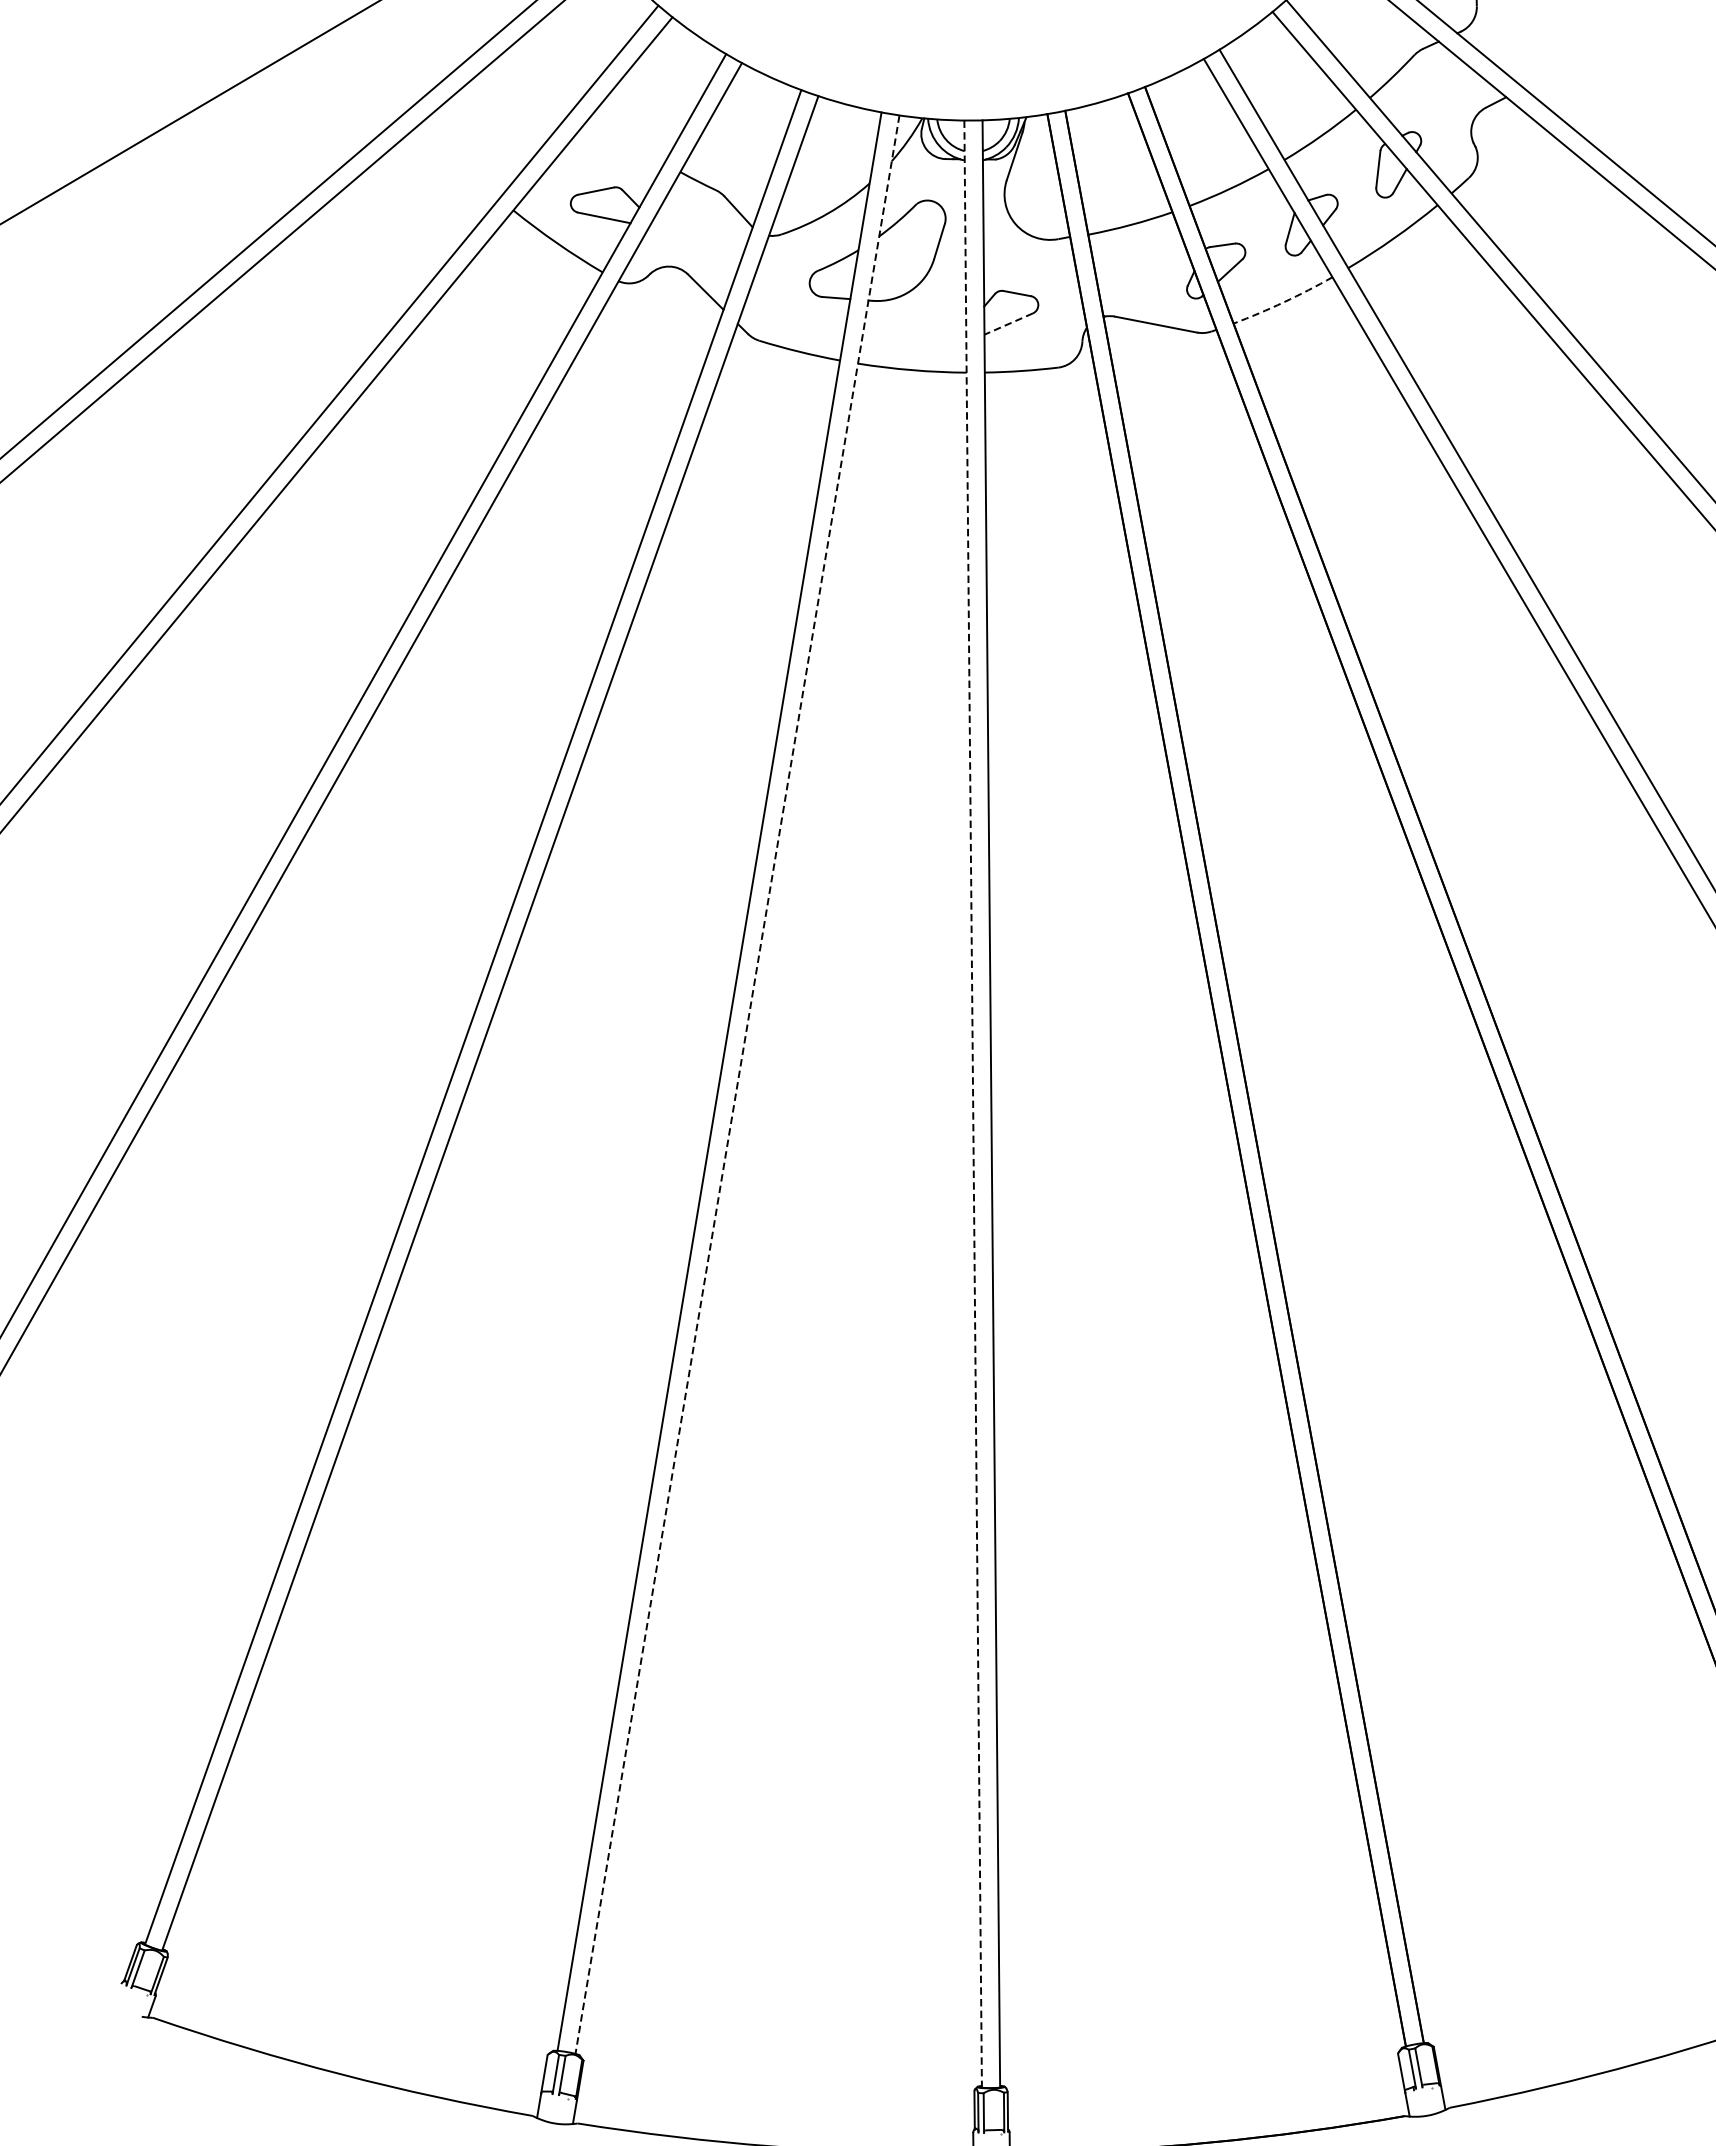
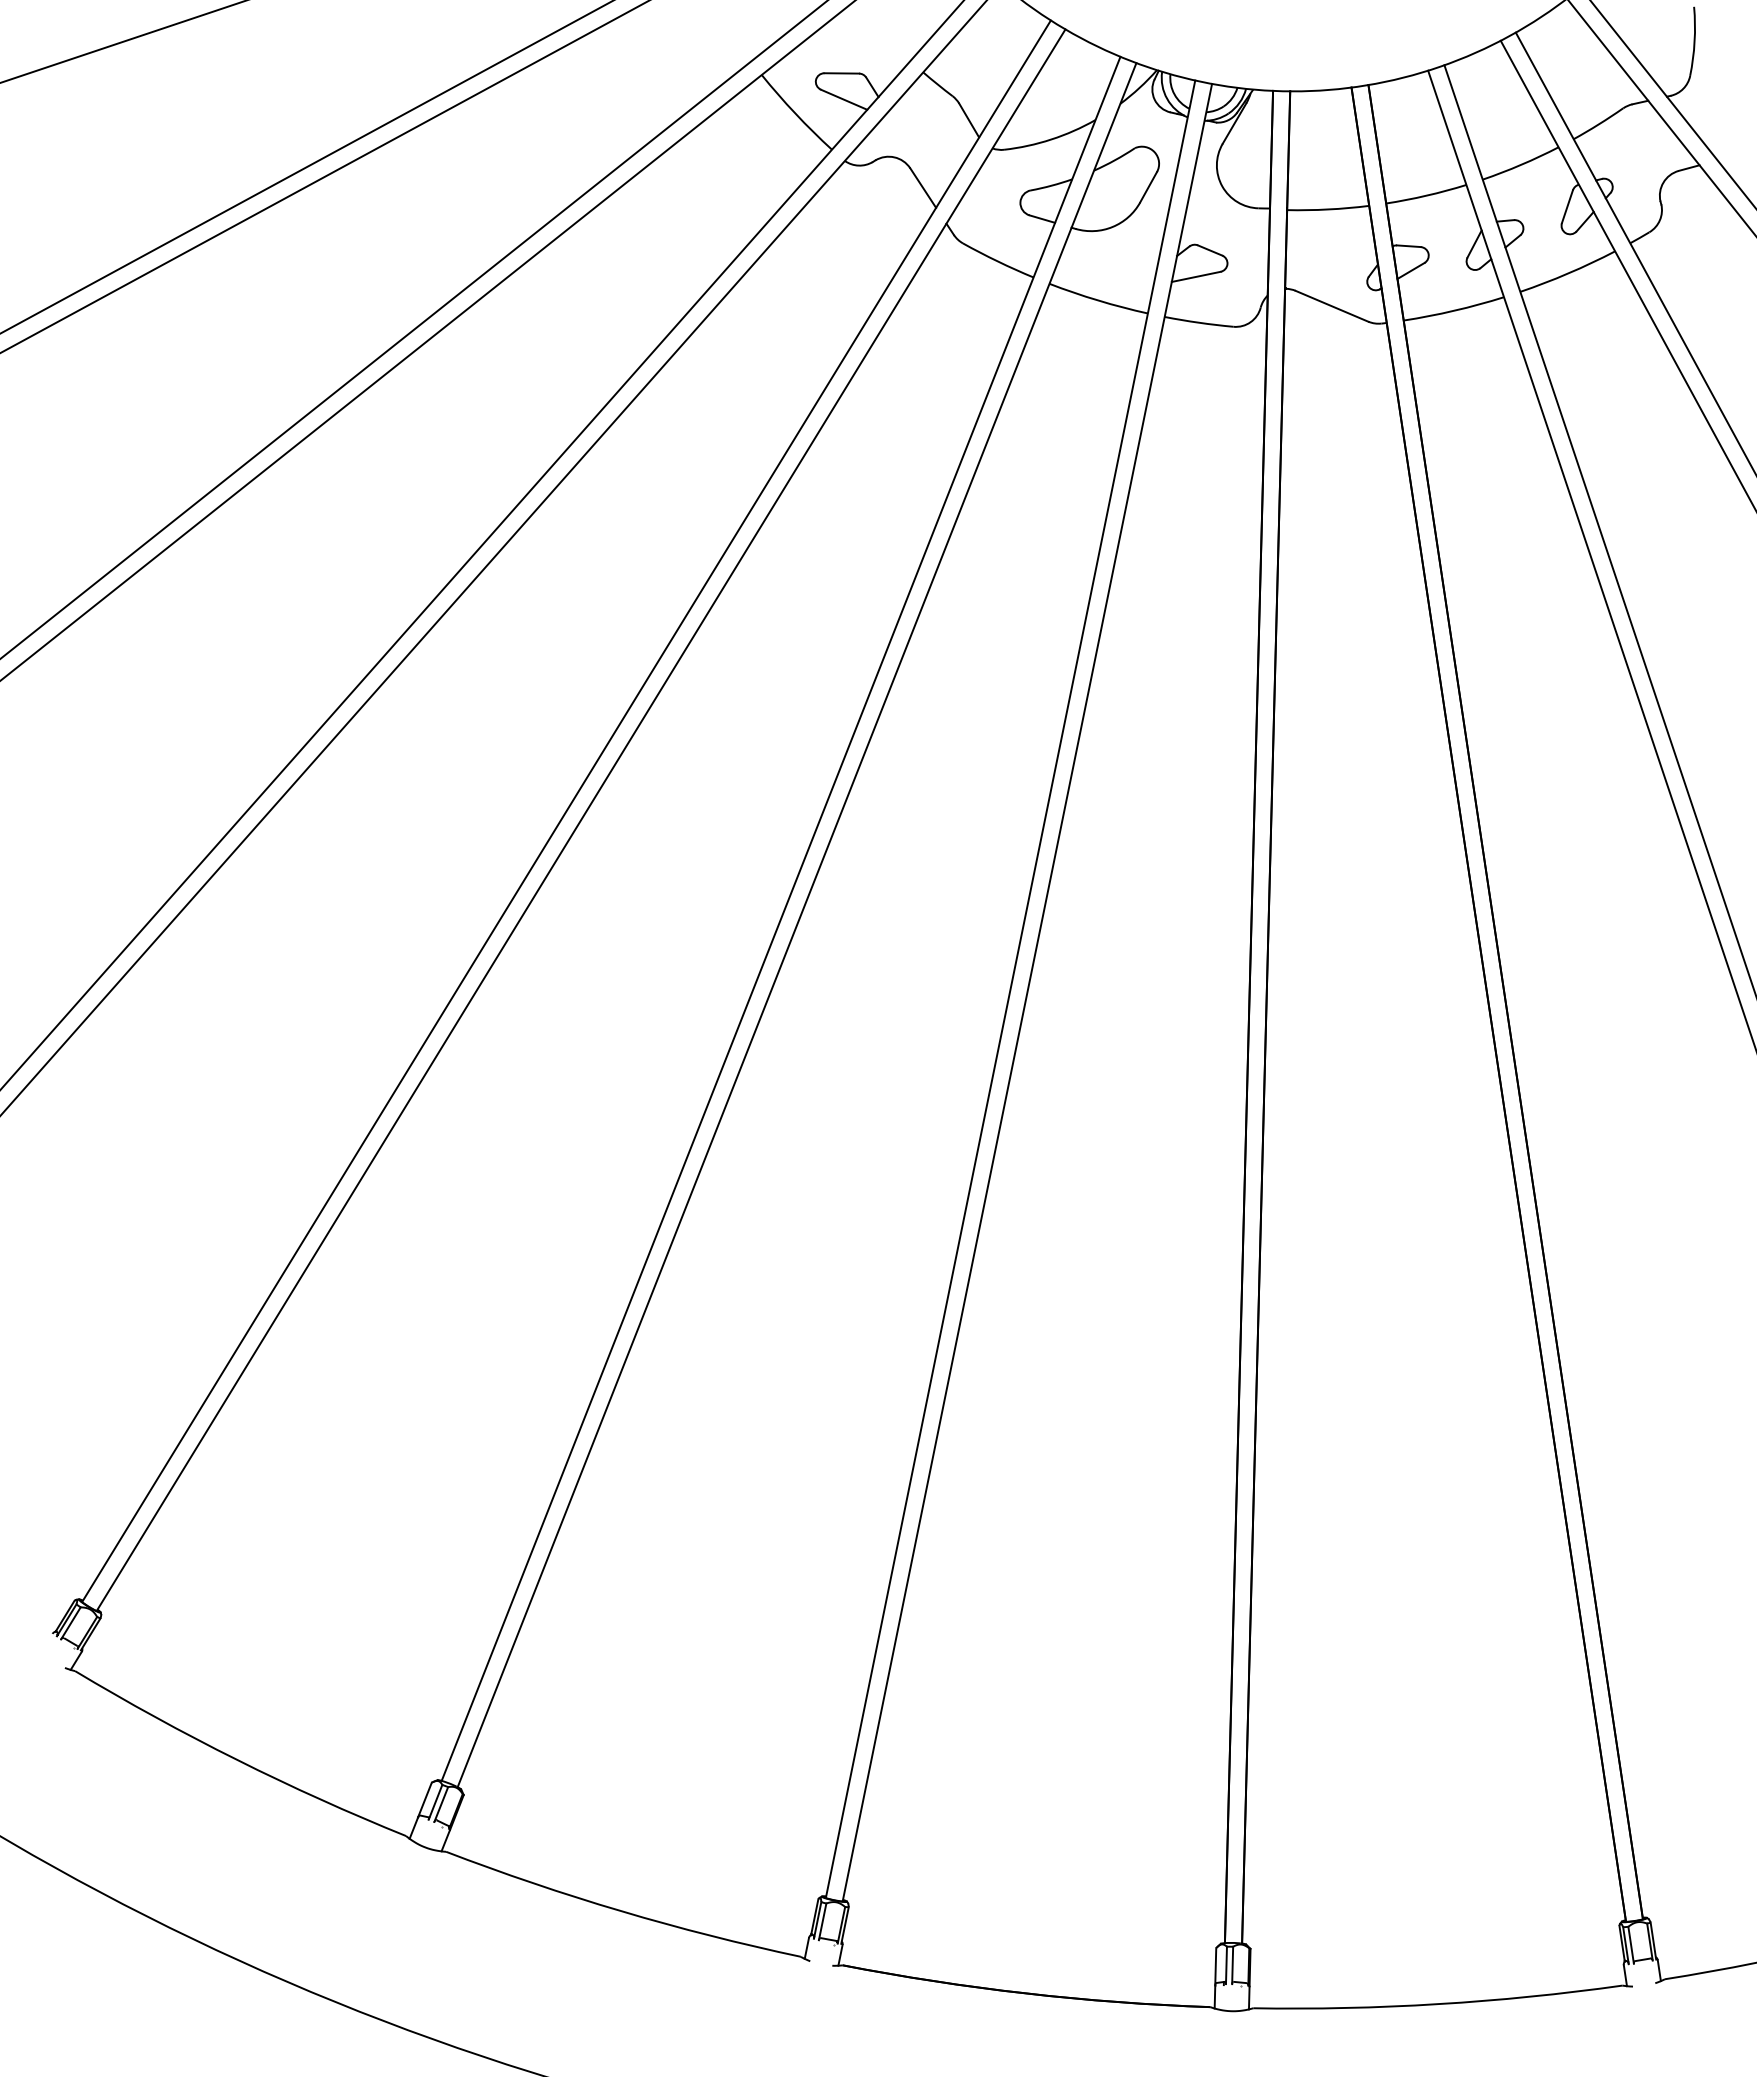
arc: (1284, 301) -> (1454, 310), dashed -> solid
line: (1008, 323) -> (1196, 276), dashed -> solid
line: (736, 1085) -> (796, 925), dashed -> solid
line: (973, 1104) -> (1010, 989), dashed -> solid

